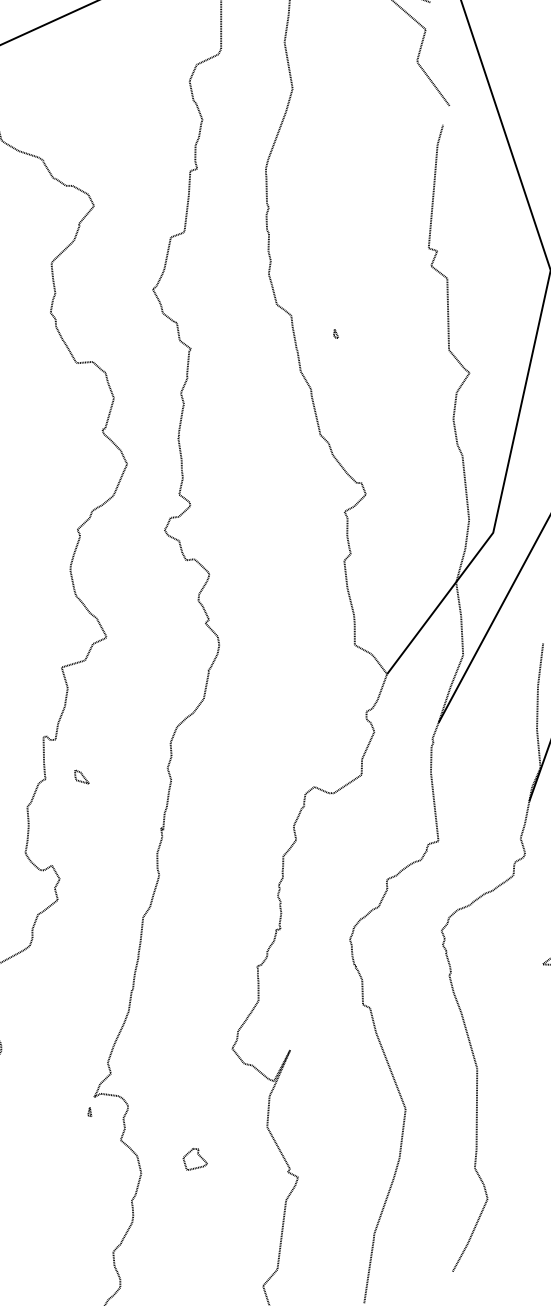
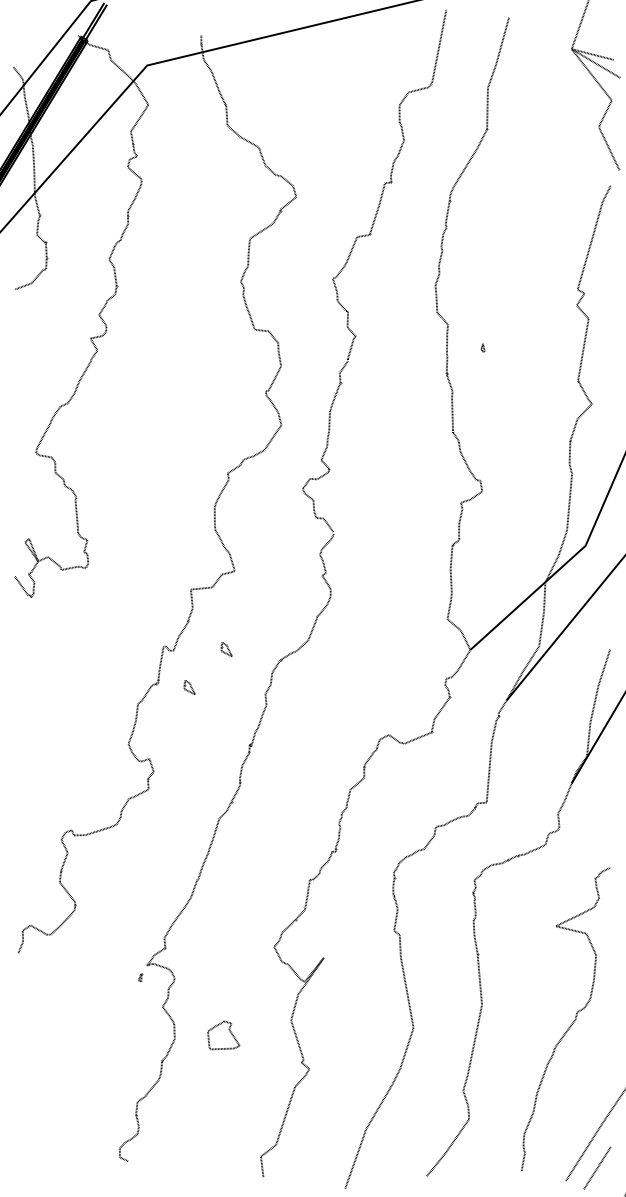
part: (114, 726) -> (226, 649), added
part: (193, 1158) -> (222, 1035), size x1.6

